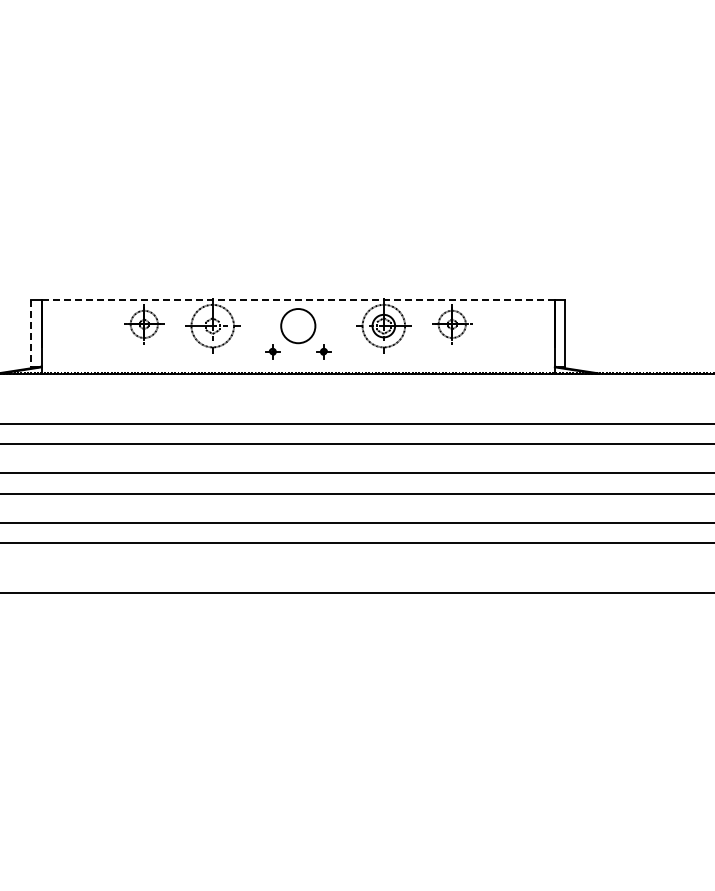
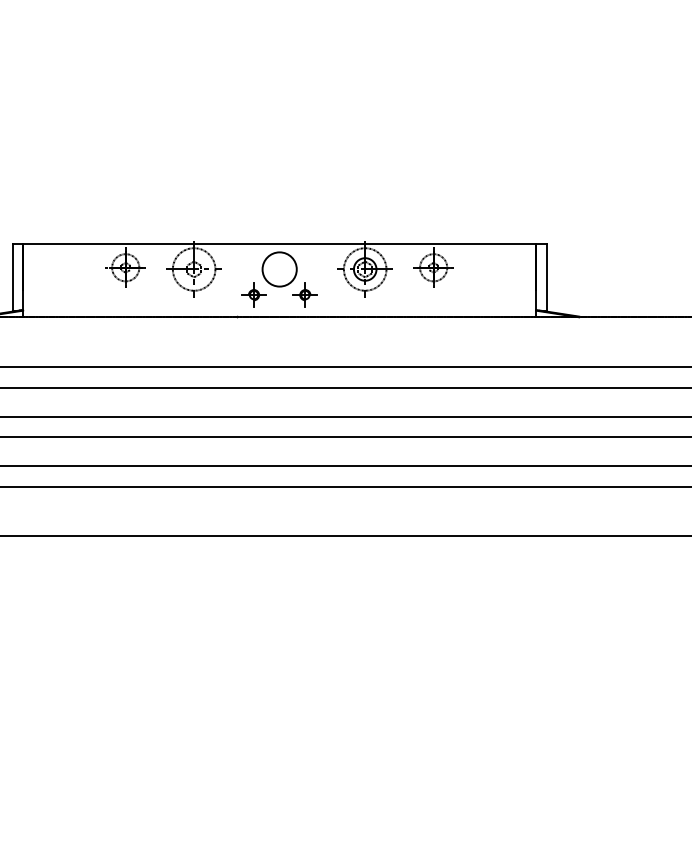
line: (298, 300) -> (279, 243), dashed -> solid
line: (31, 334) -> (12, 277), dashed -> solid
part: (272, 351) -> (253, 294), size x1.67
part: (323, 351) -> (304, 294), size x1.67

